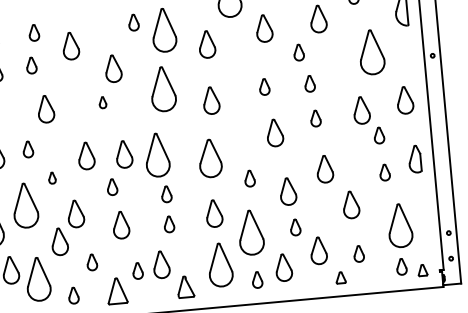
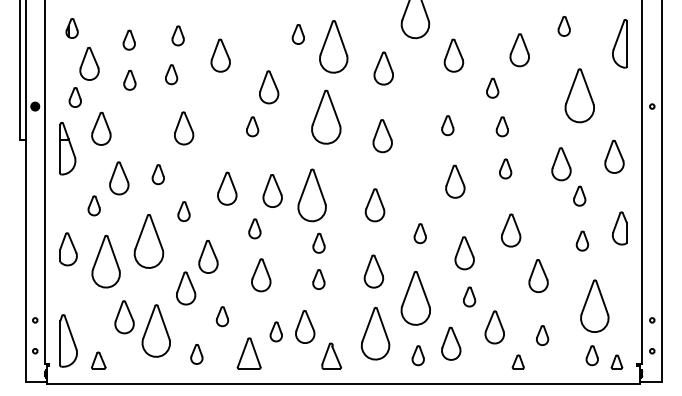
part: (102, 102) -> (252, 126), size x1.43
part: (209, 158) -> (374, 205), size x0.71
part: (51, 178) -> (183, 211), size x1.43

